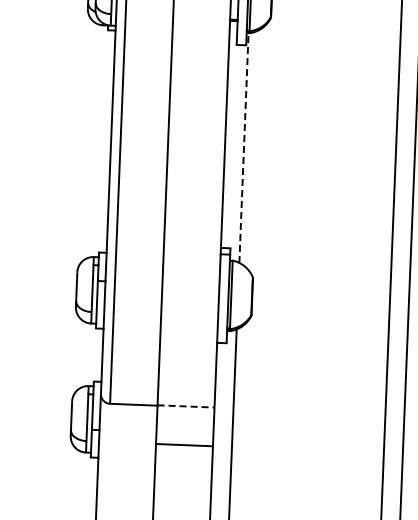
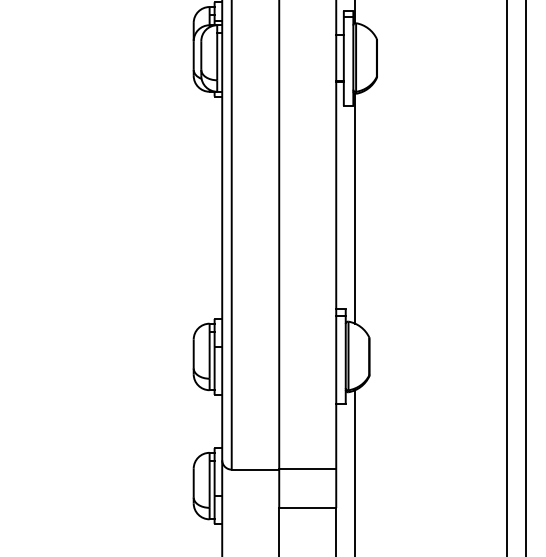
line: (244, 147) -> (355, 208), dashed -> solid
line: (185, 406) -> (307, 469), dashed -> solid

